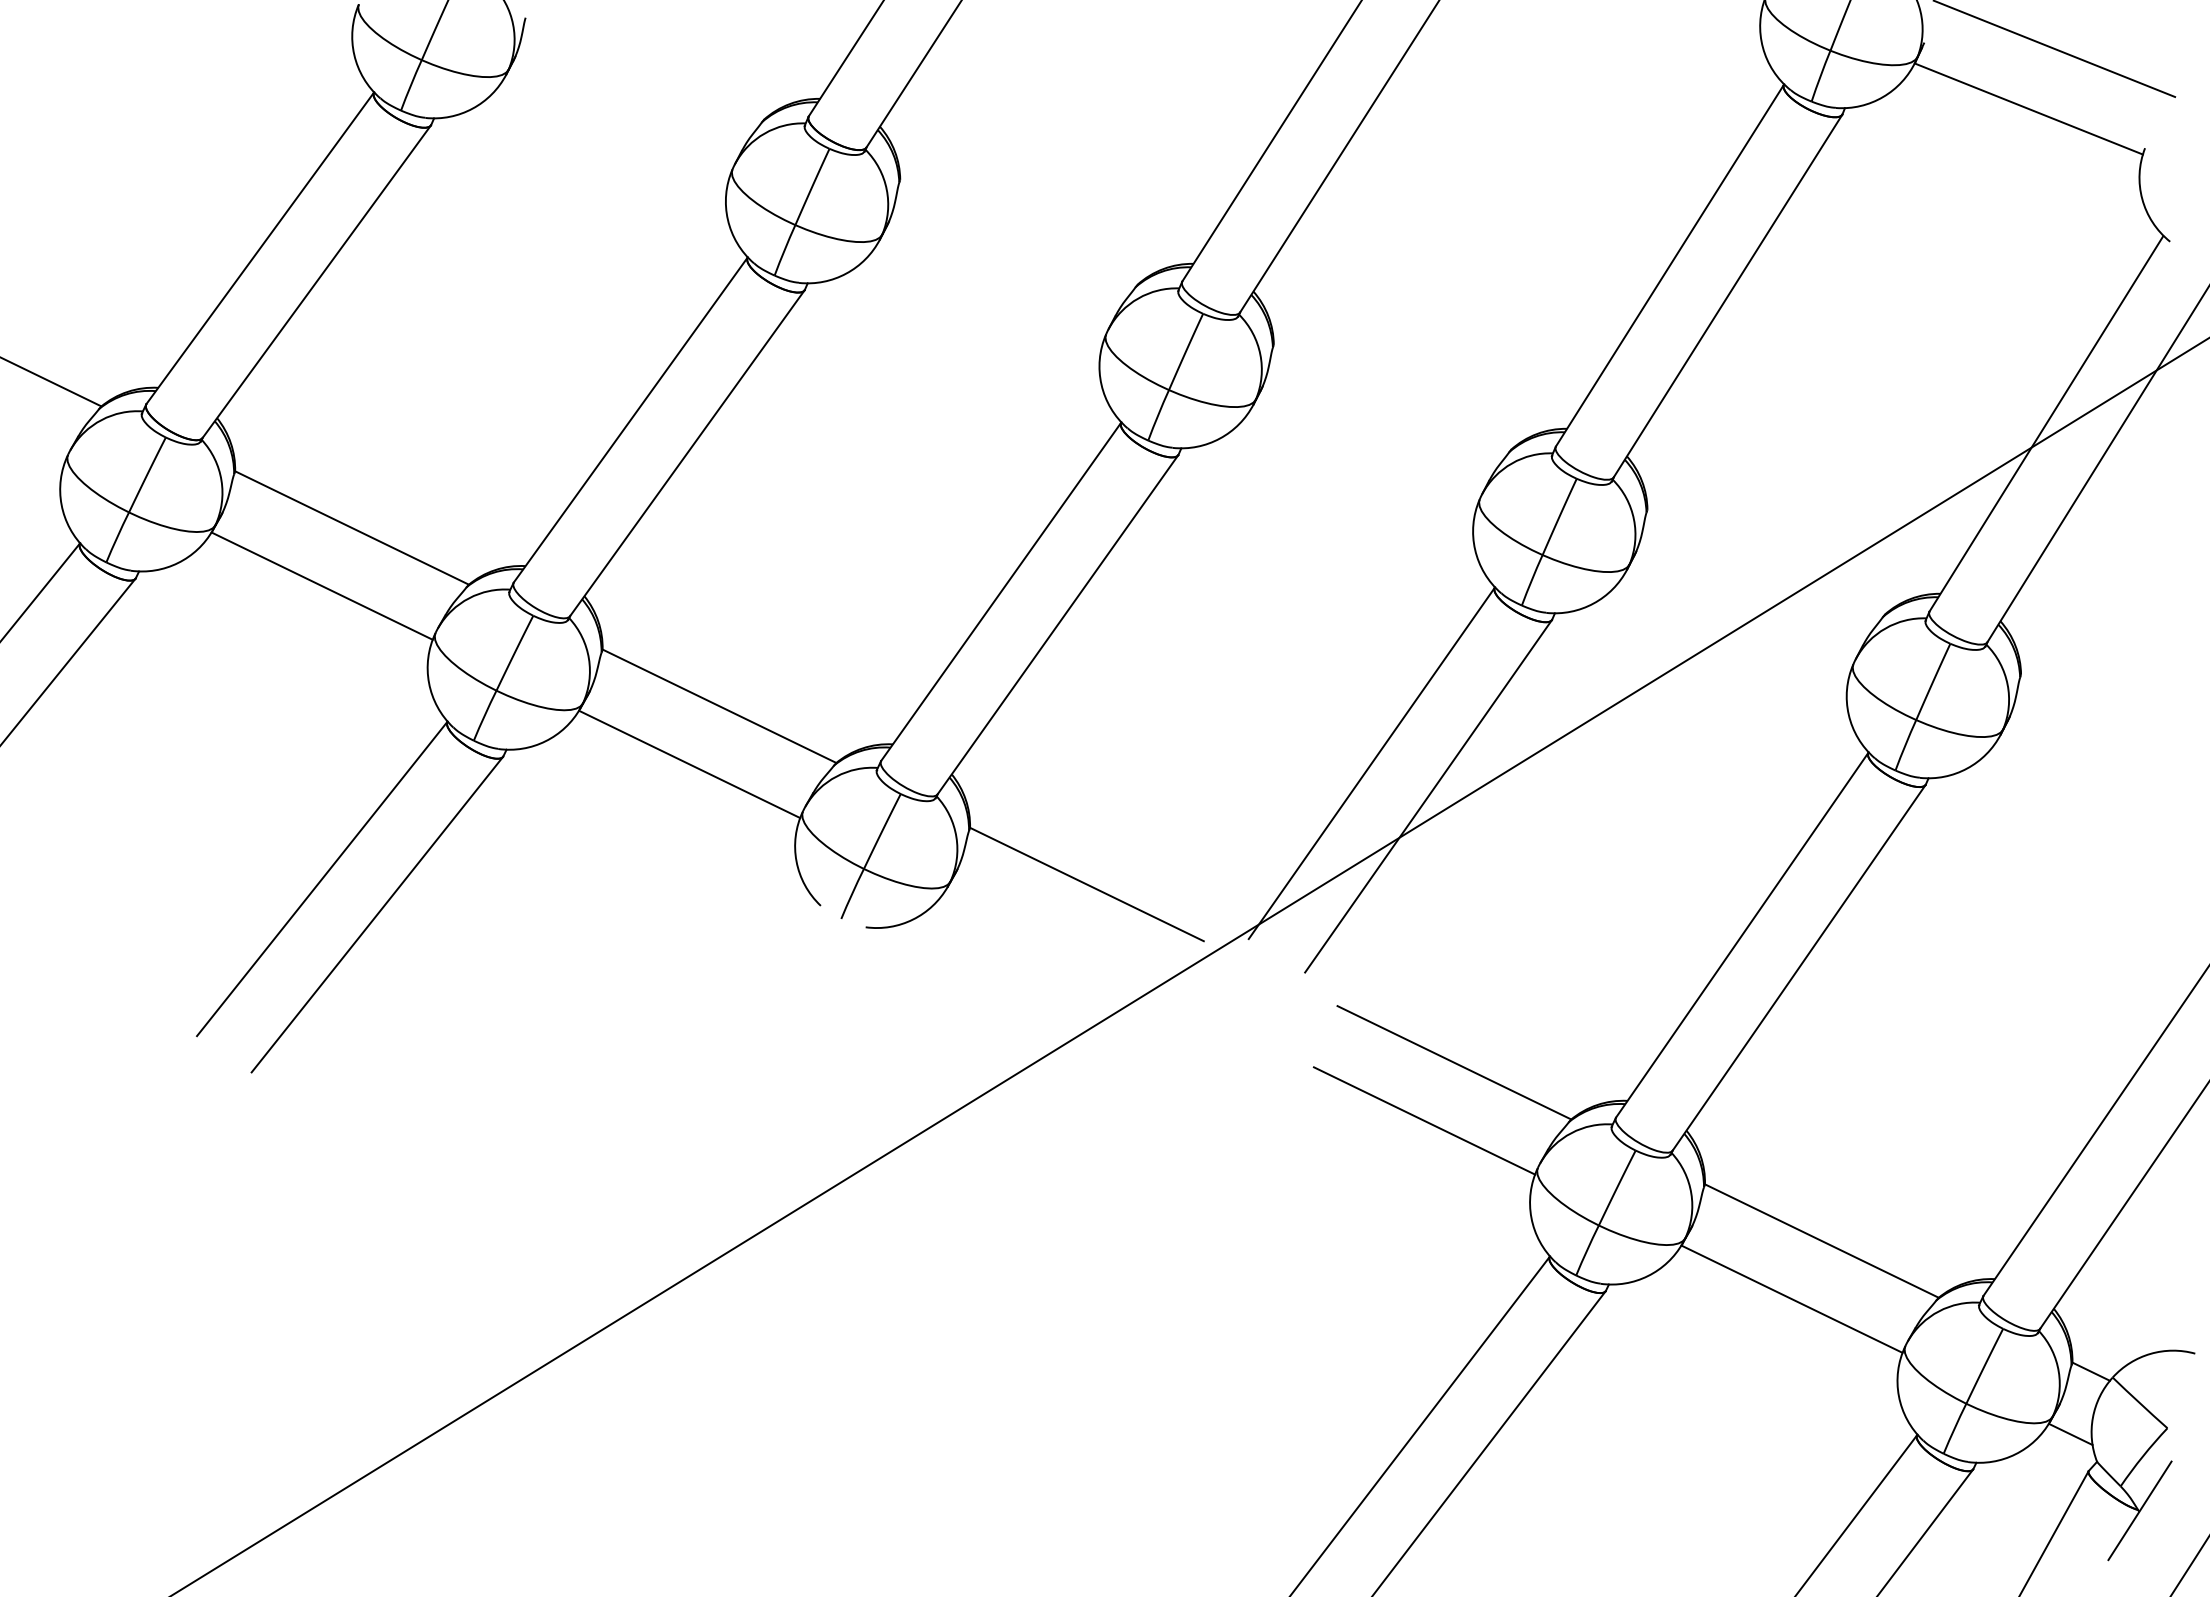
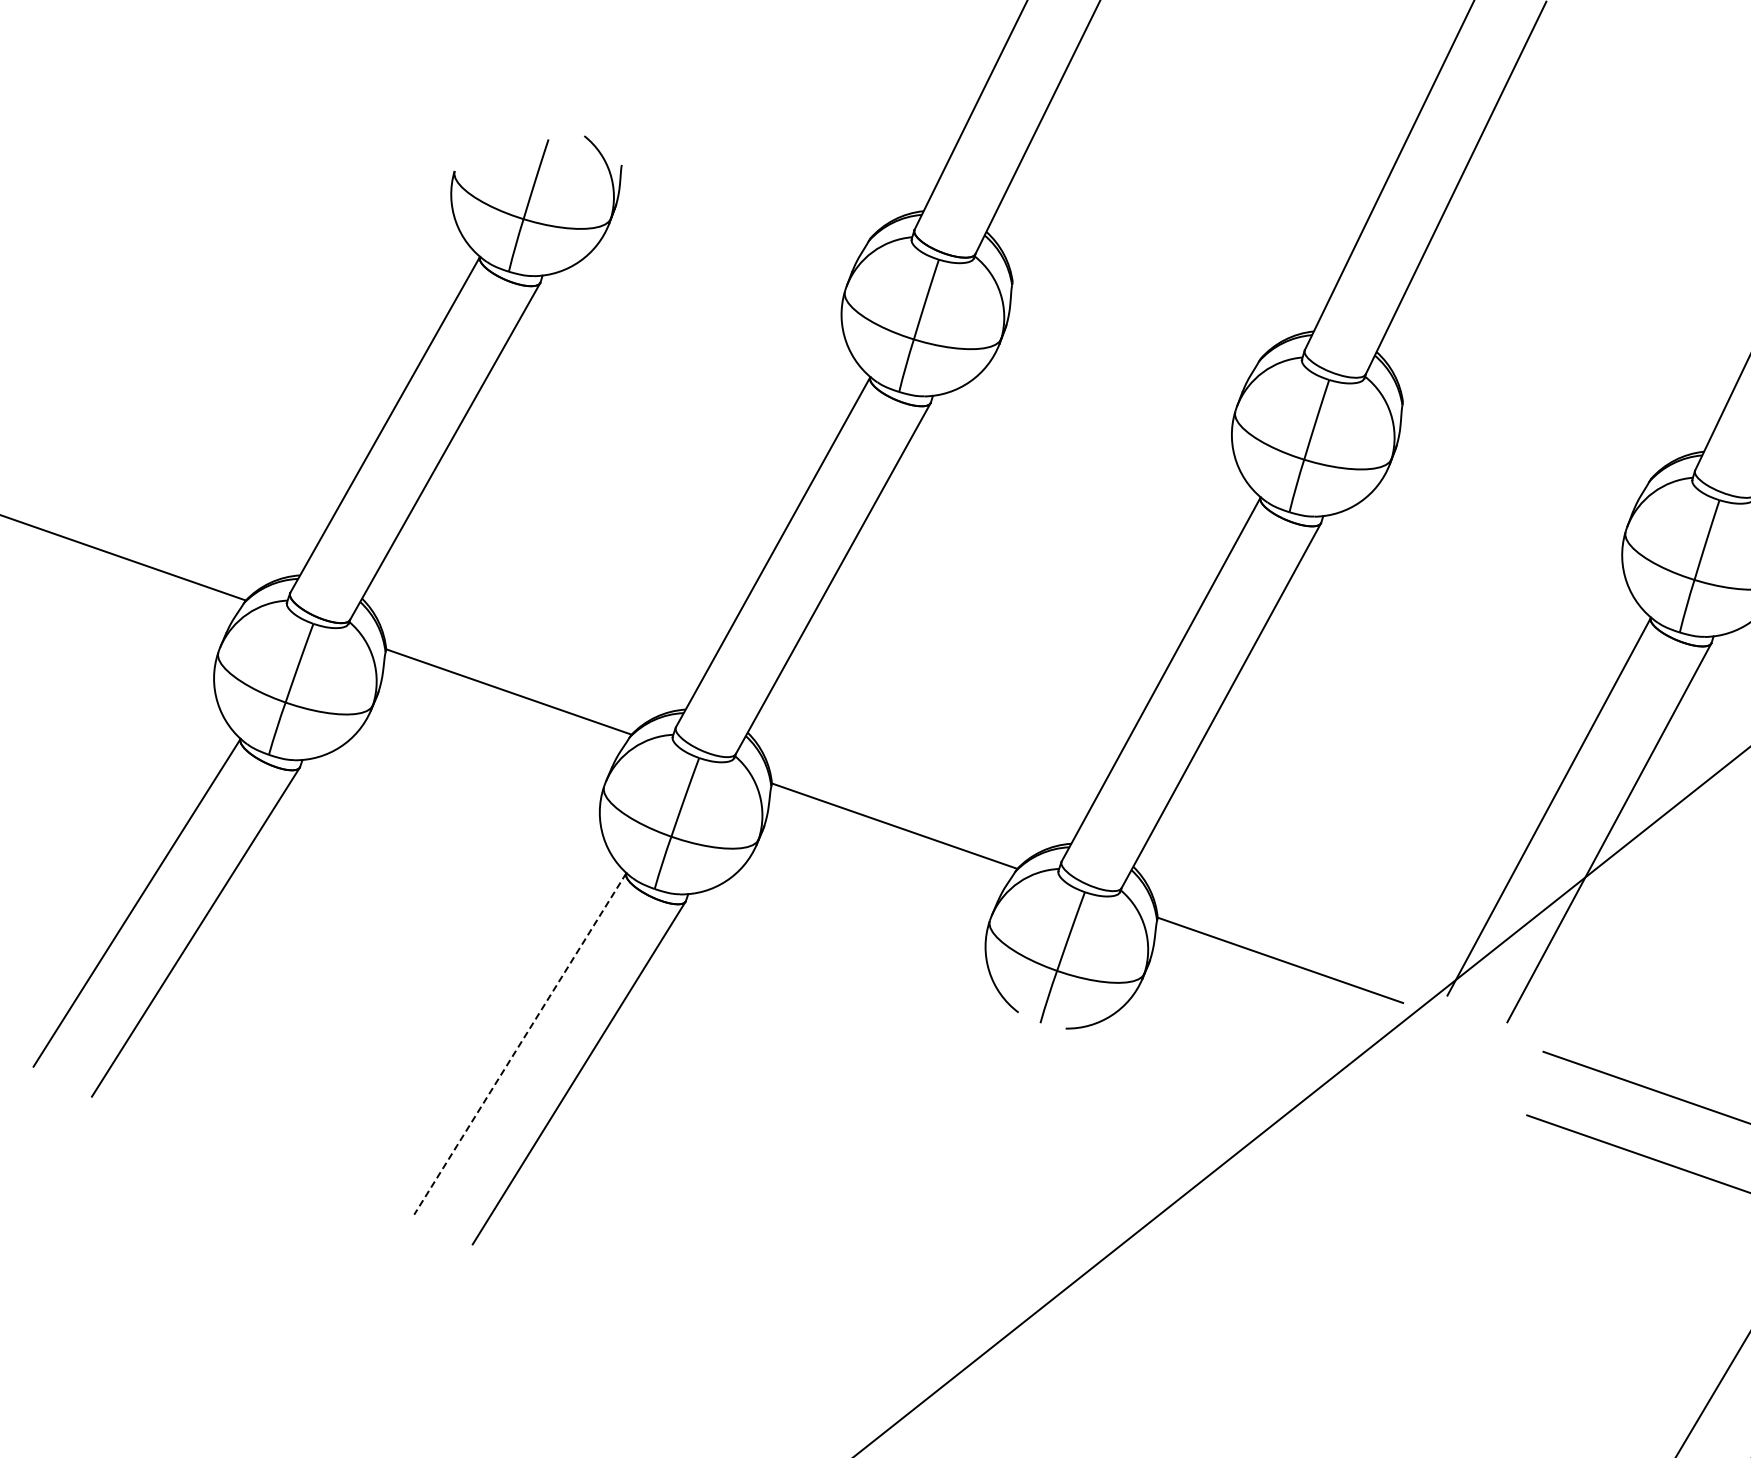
line: (321, 585) -> (485, 752), removed
line: (689, 764) -> (871, 887), removed
line: (322, 878) -> (520, 1043), solid -> dashed

